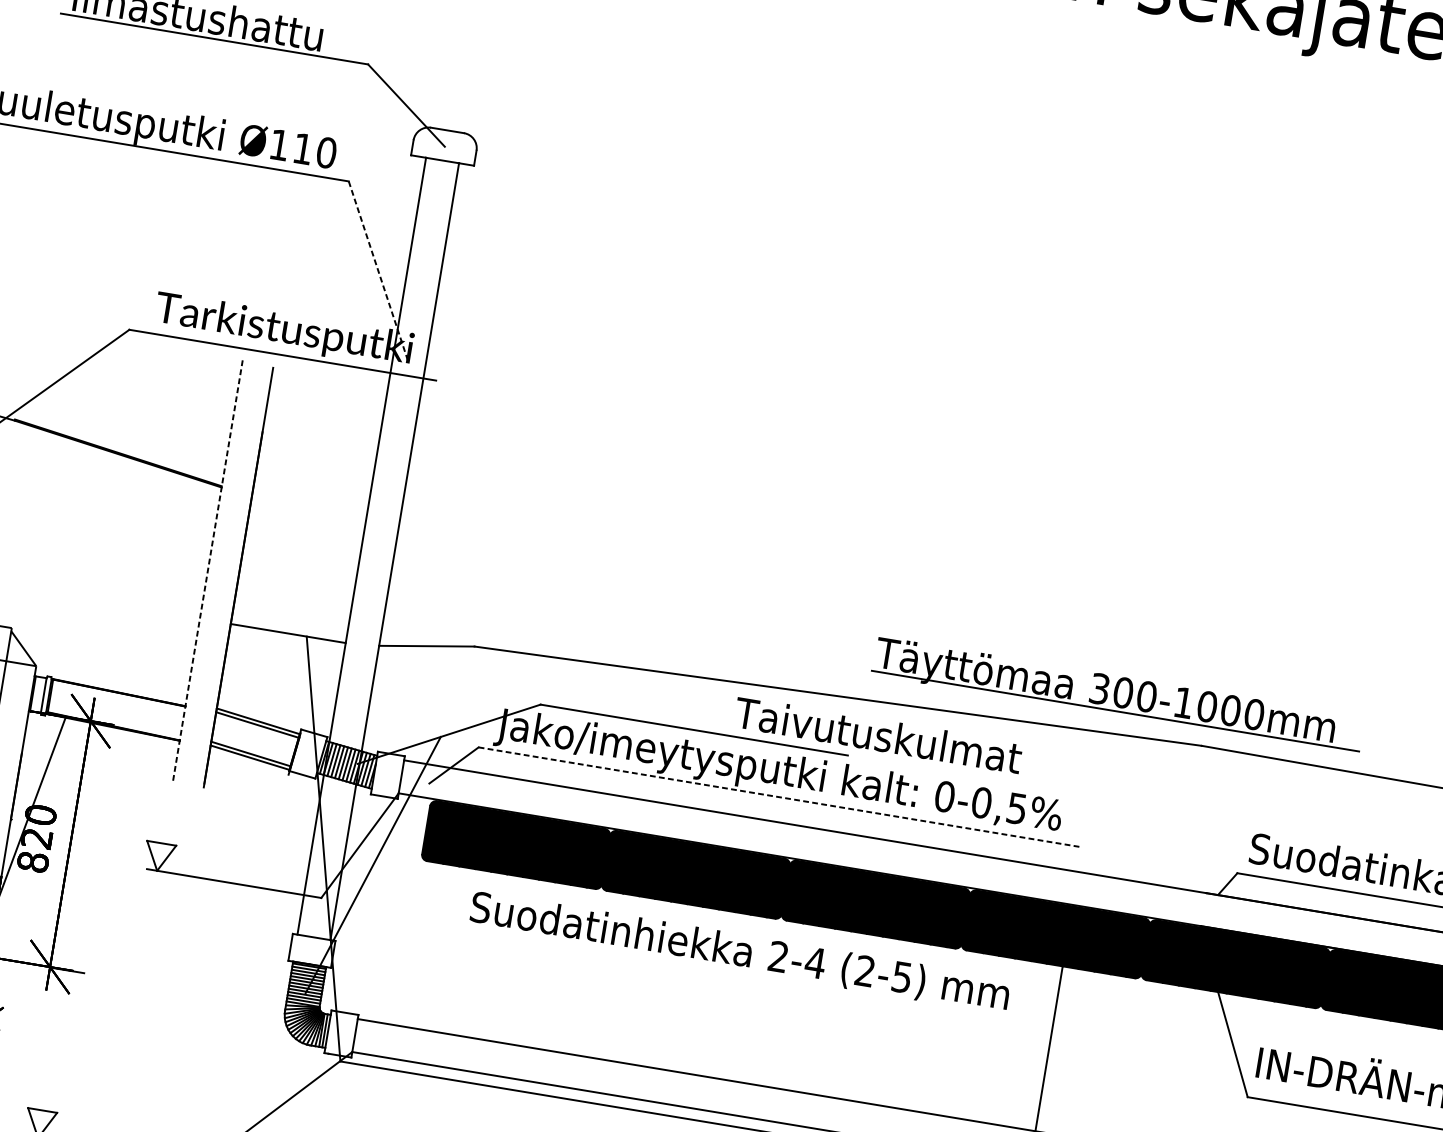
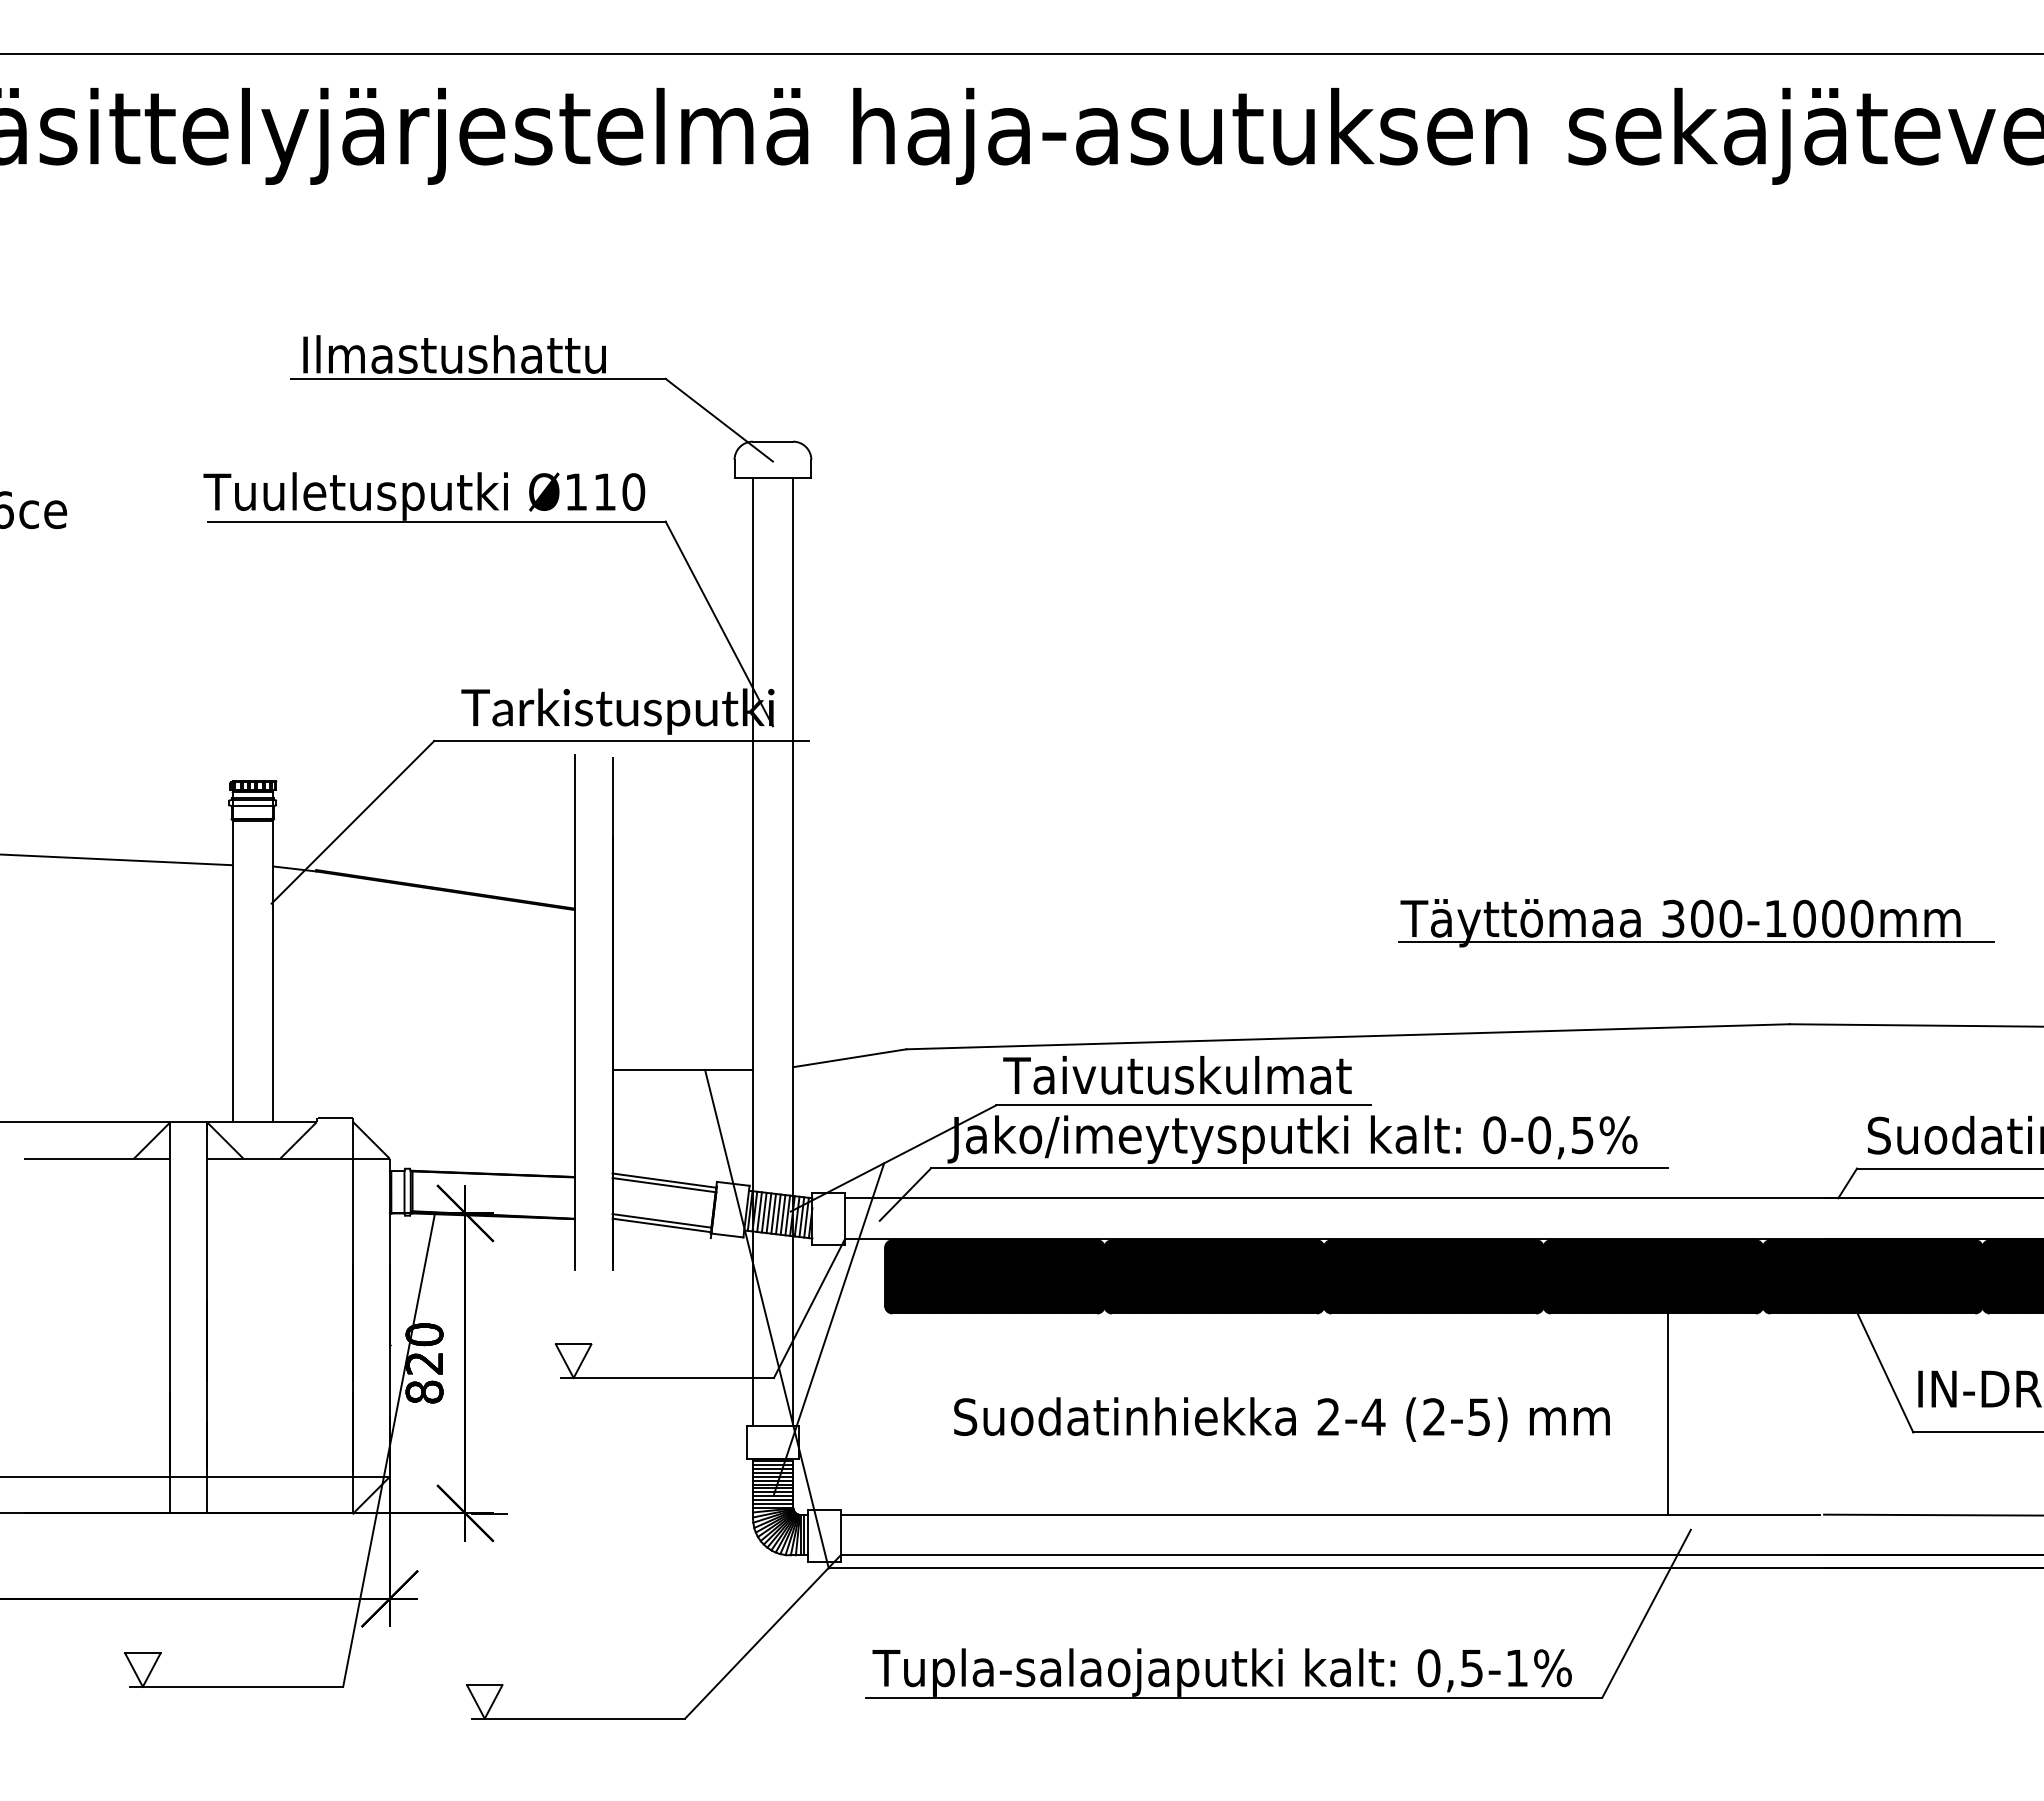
line: (379, 272) -> (719, 623), dashed -> solid
line: (207, 571) -> (574, 1012), dashed -> solid
part: (1118, 696) -> (1696, 923), moved
text: (878, 735) -> (1177, 1075), moved
line: (780, 797) -> (1299, 1168), dashed -> solid
text: (739, 952) -> (1281, 1419), moved

